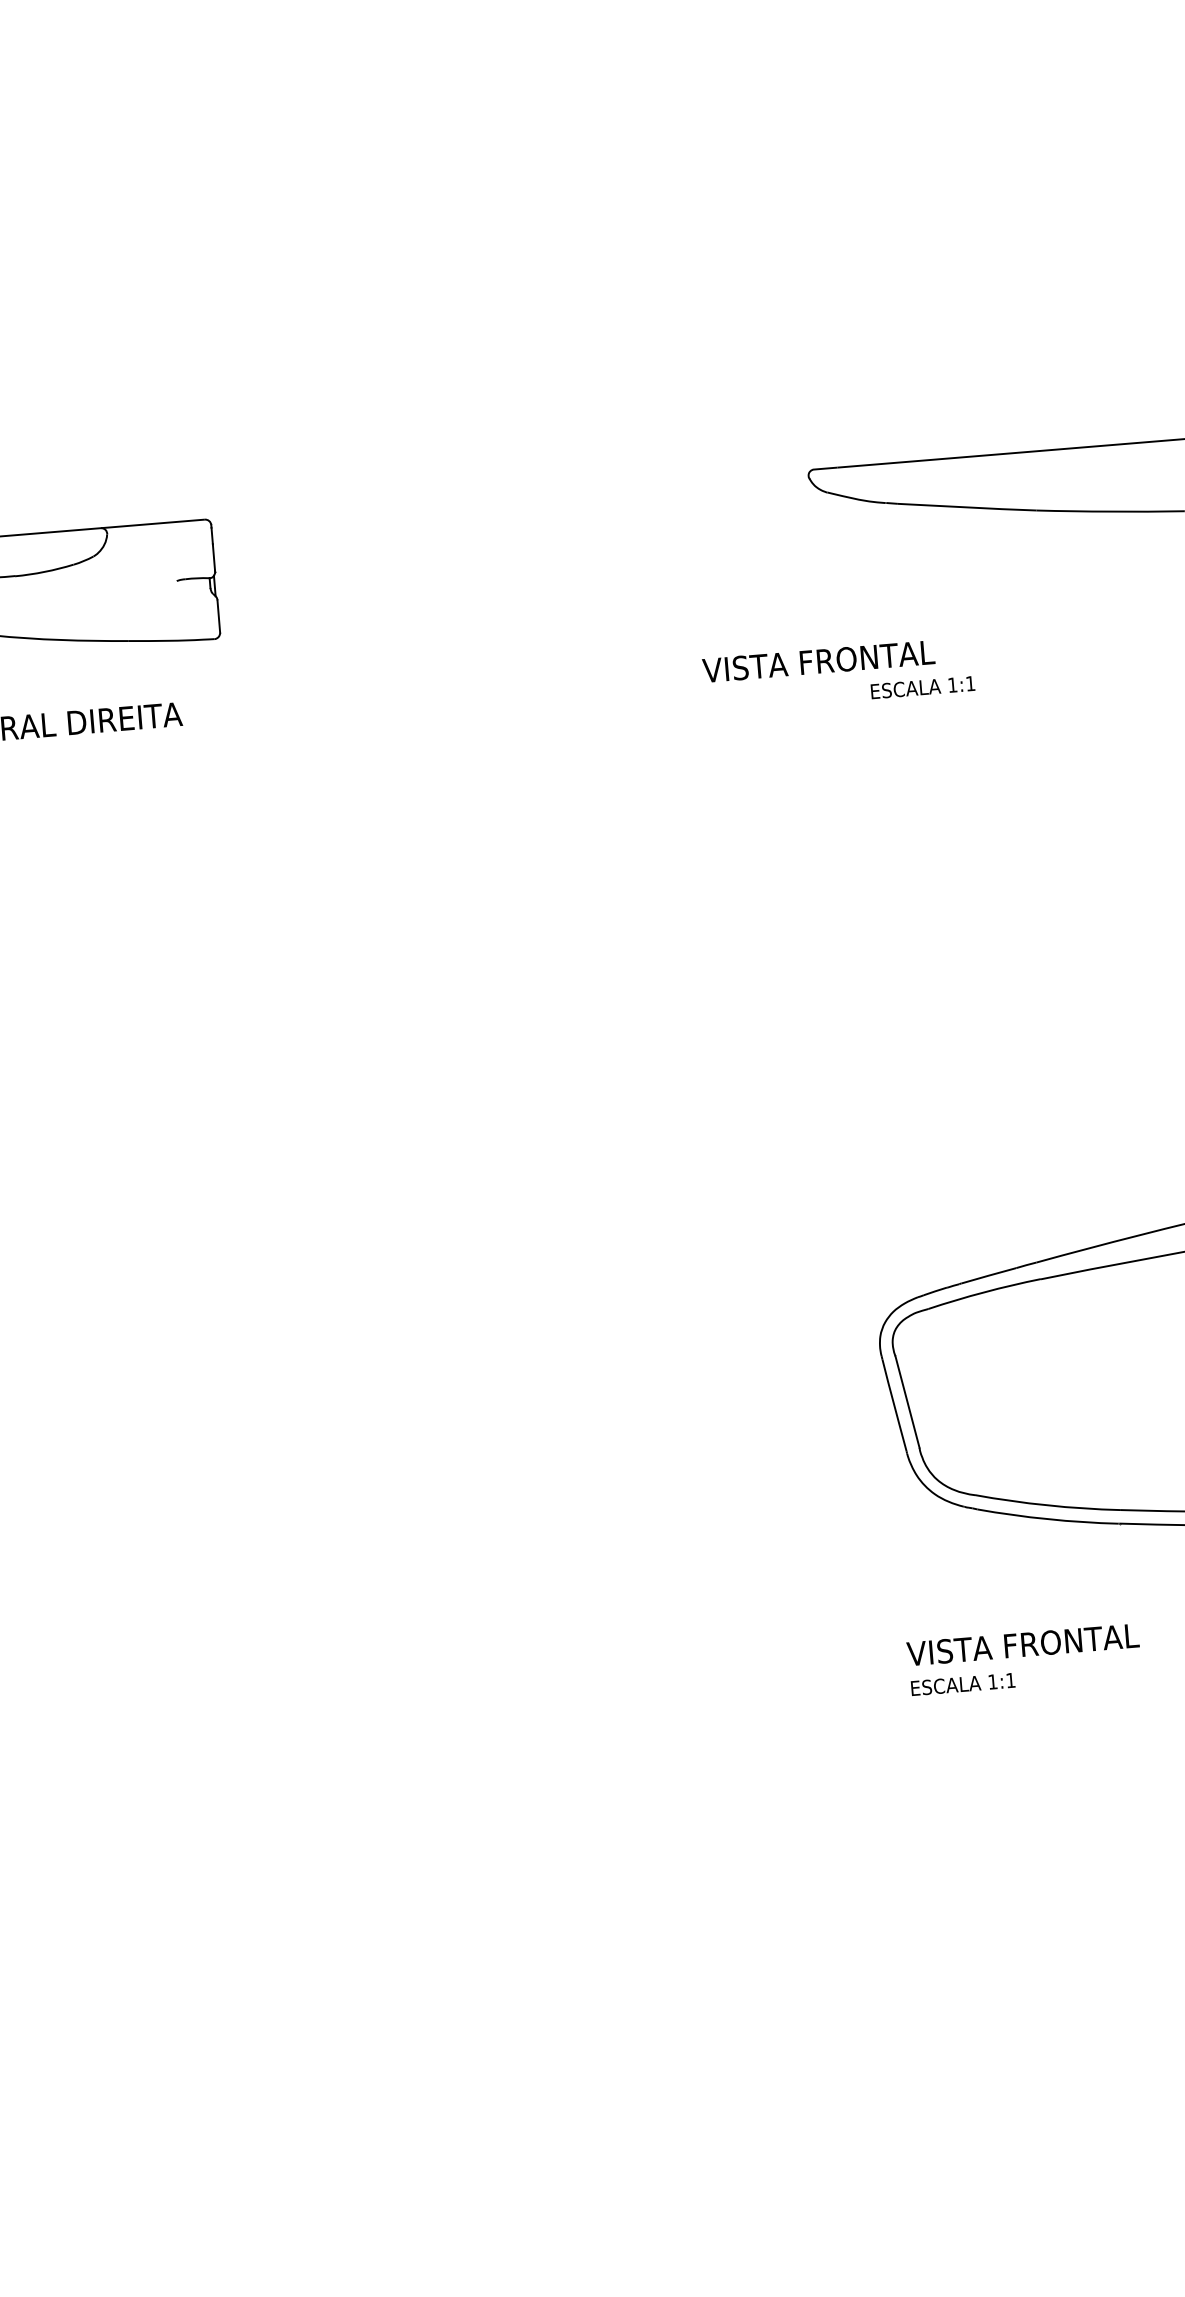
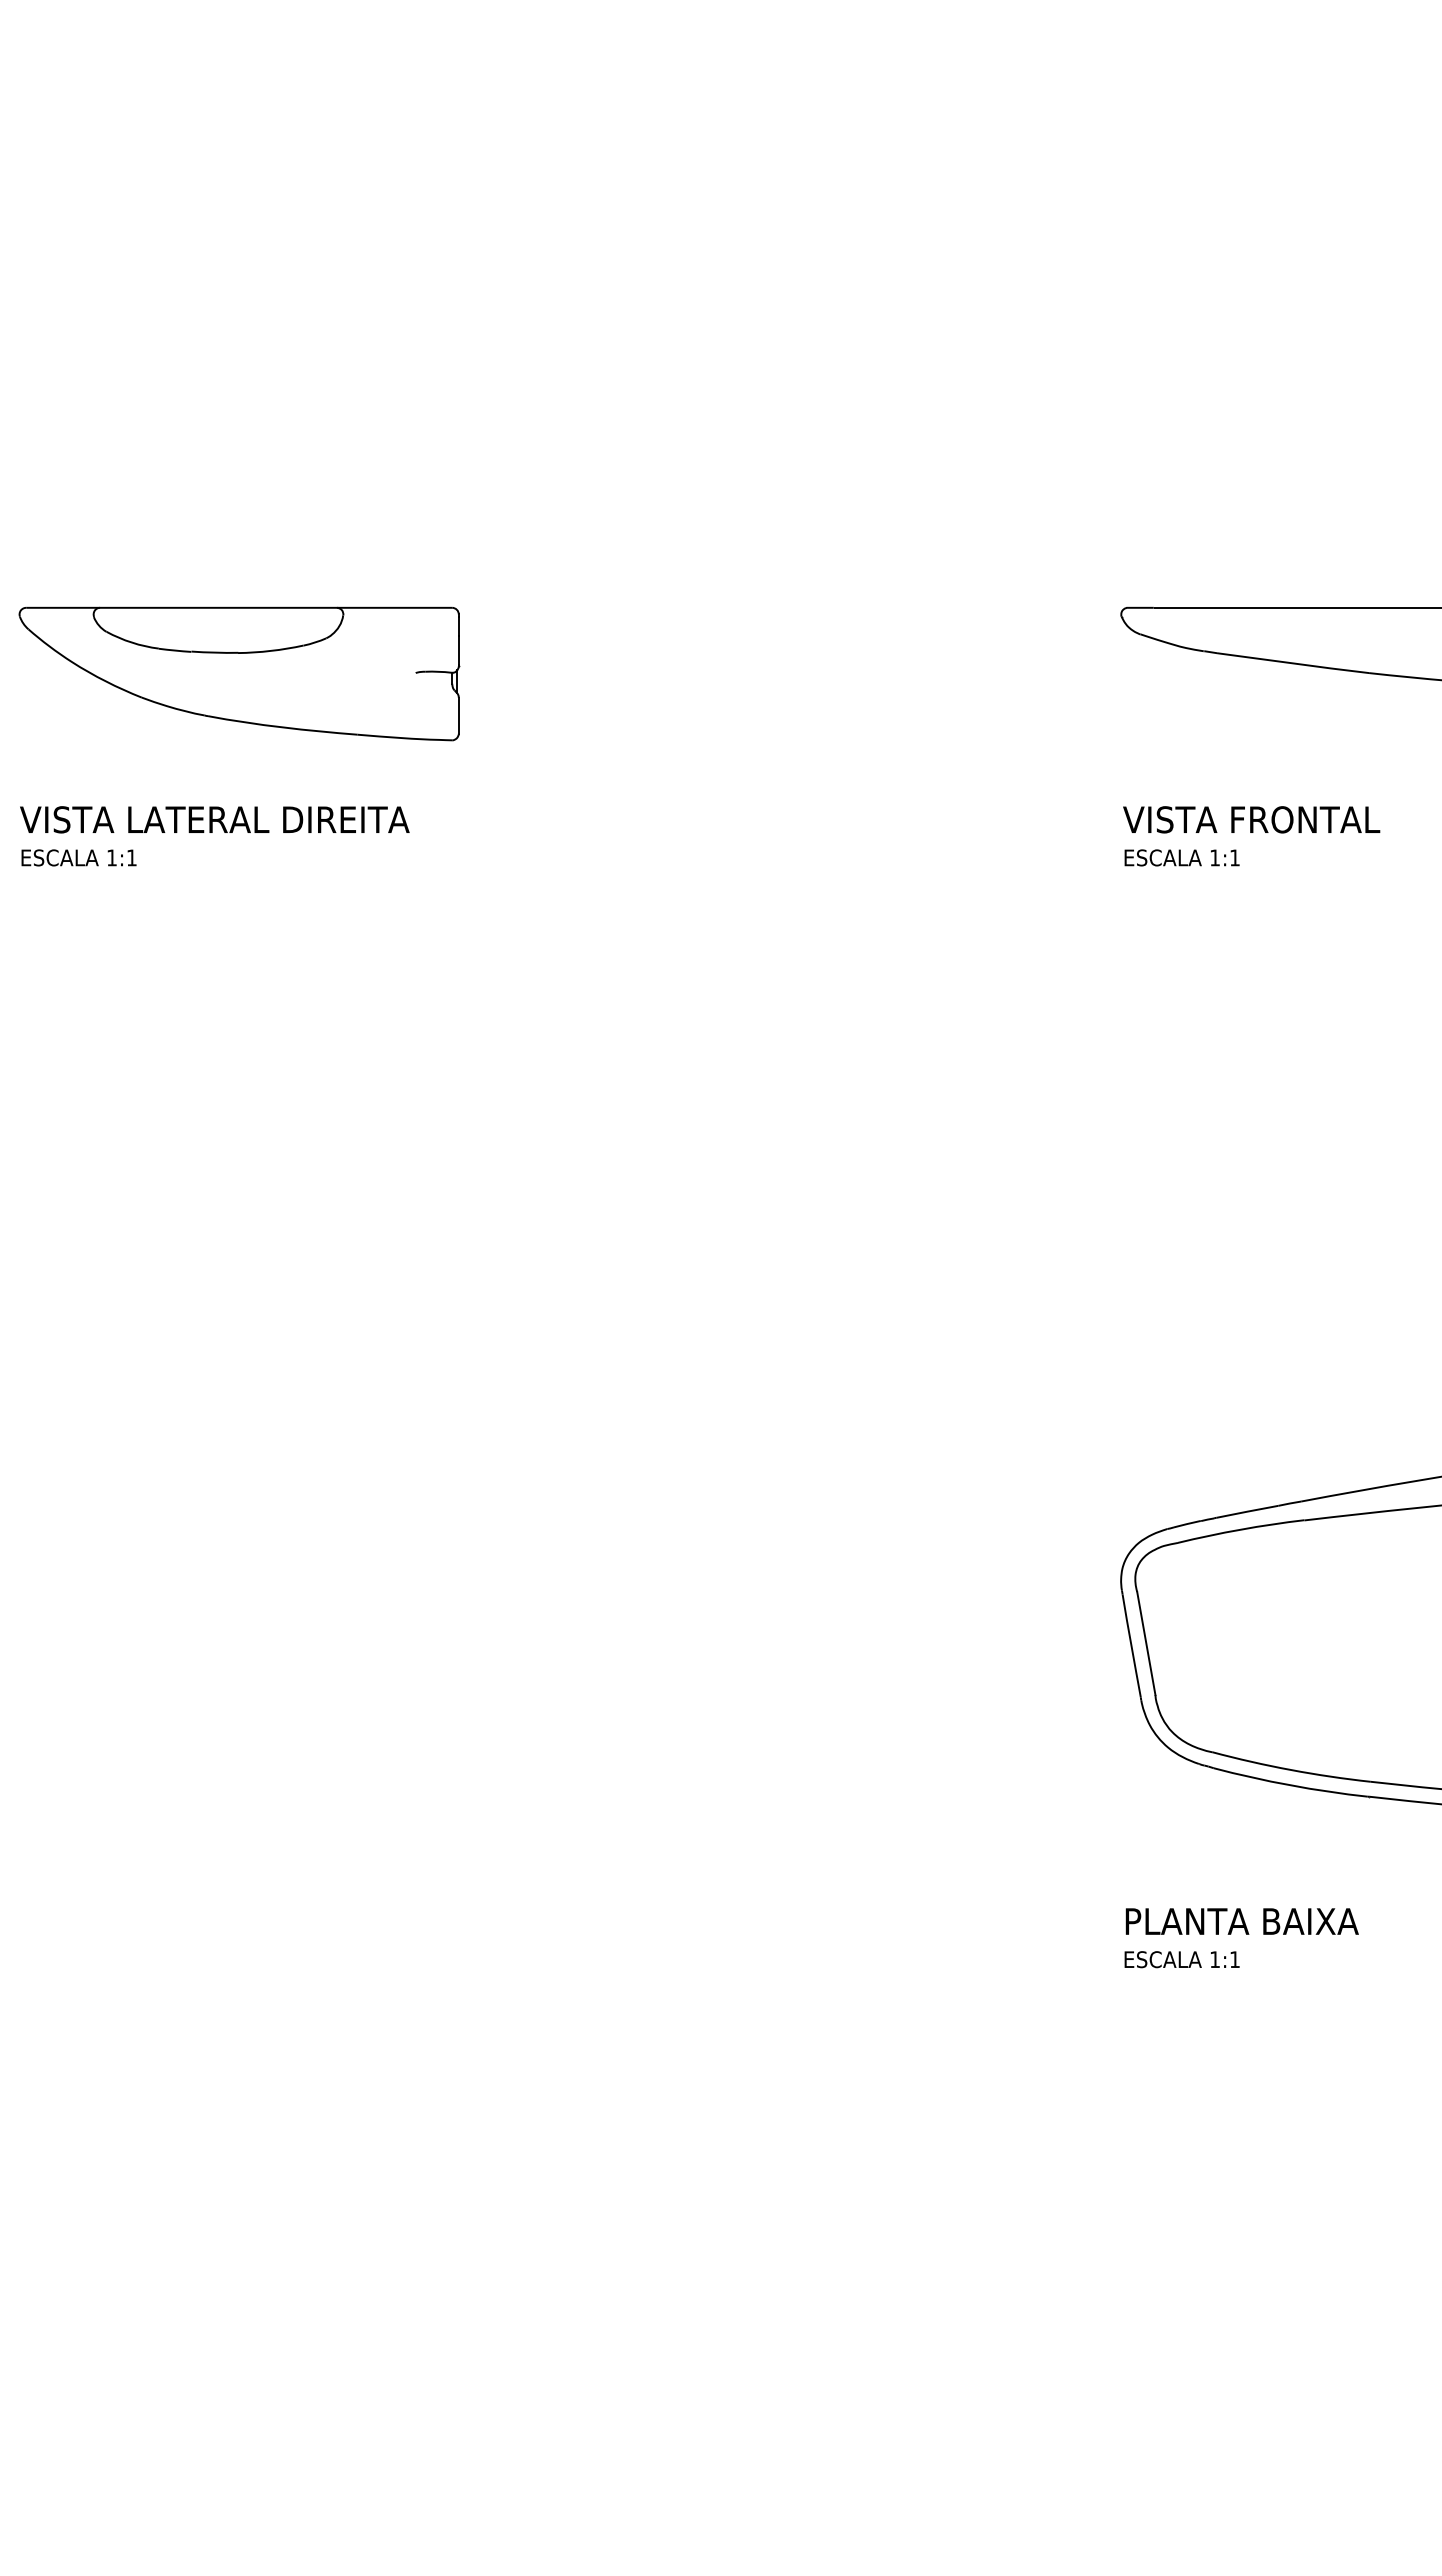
text: (818, 661) -> (1251, 819), moved
text: (922, 687) -> (1181, 857), moved
text: (1022, 1644) -> (1251, 1921), VISTA FRONTAL -> PLANTA BAIXA

